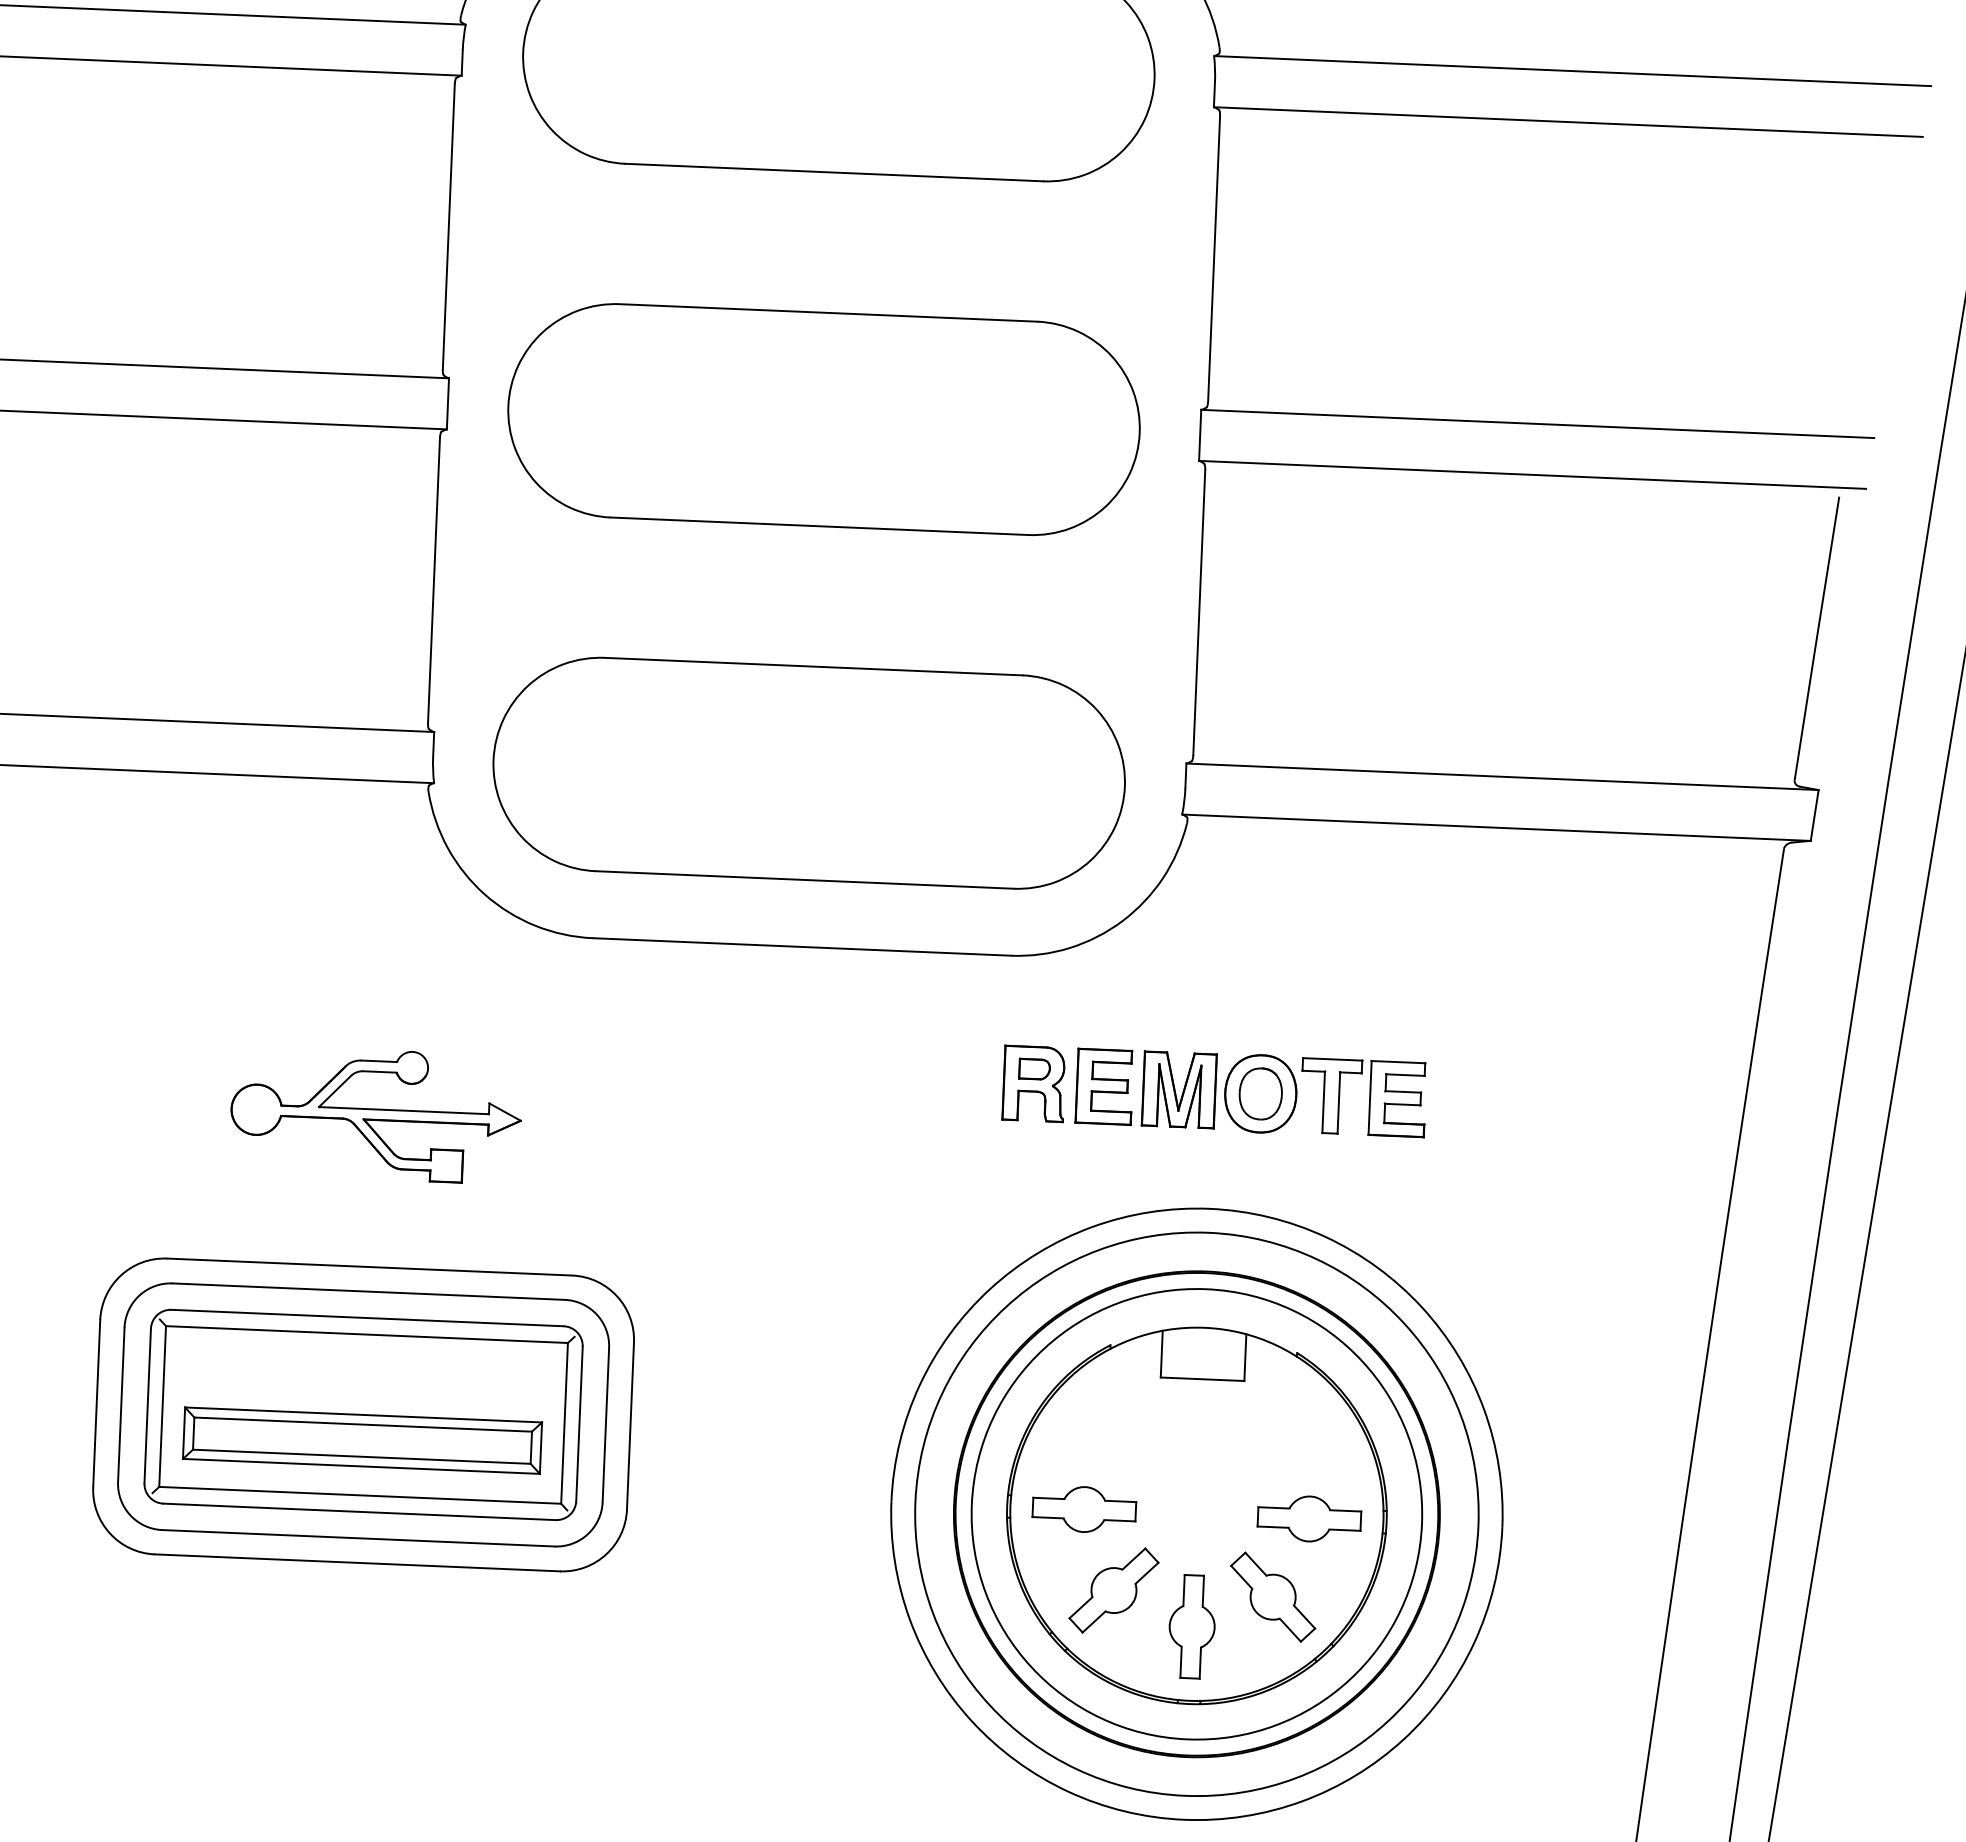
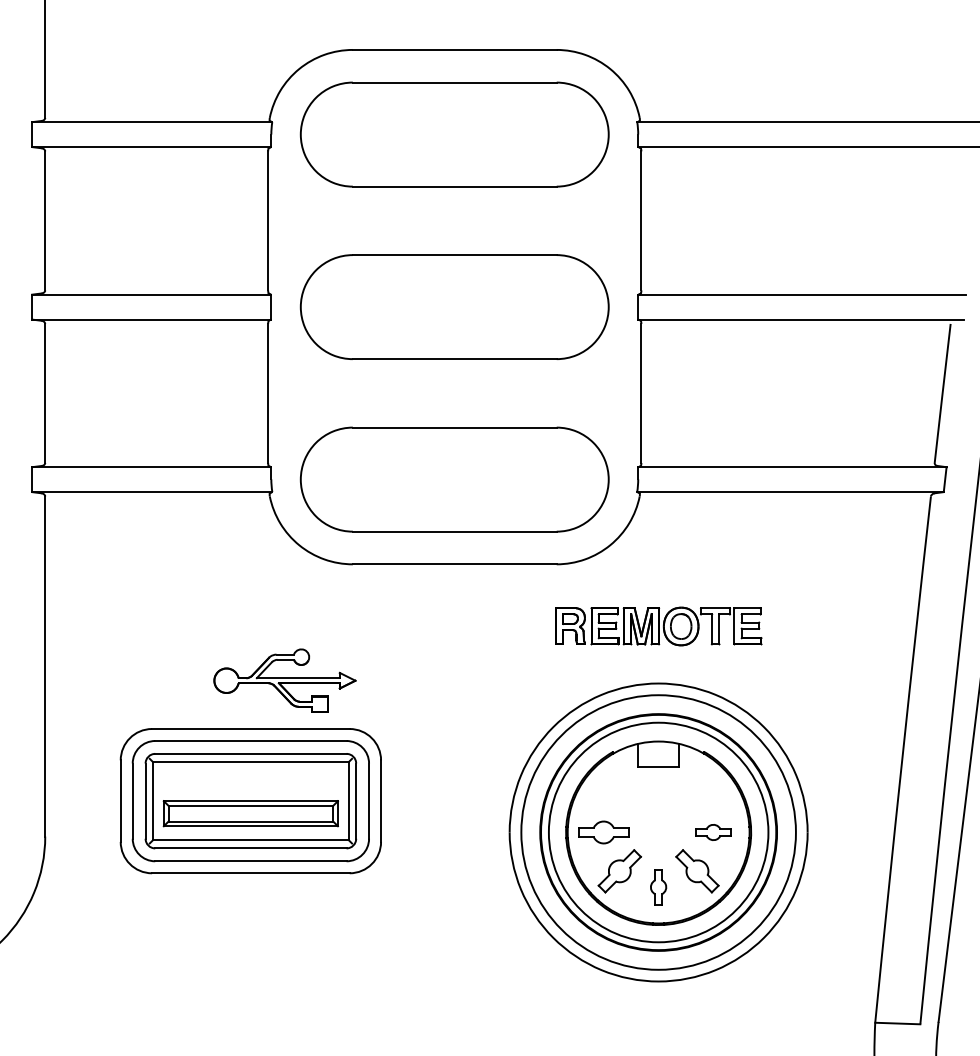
part: (375, 1114) -> (284, 680), moved
part: (1309, 1518) -> (713, 832), size x0.7
part: (1191, 1624) -> (658, 886), size x0.7

